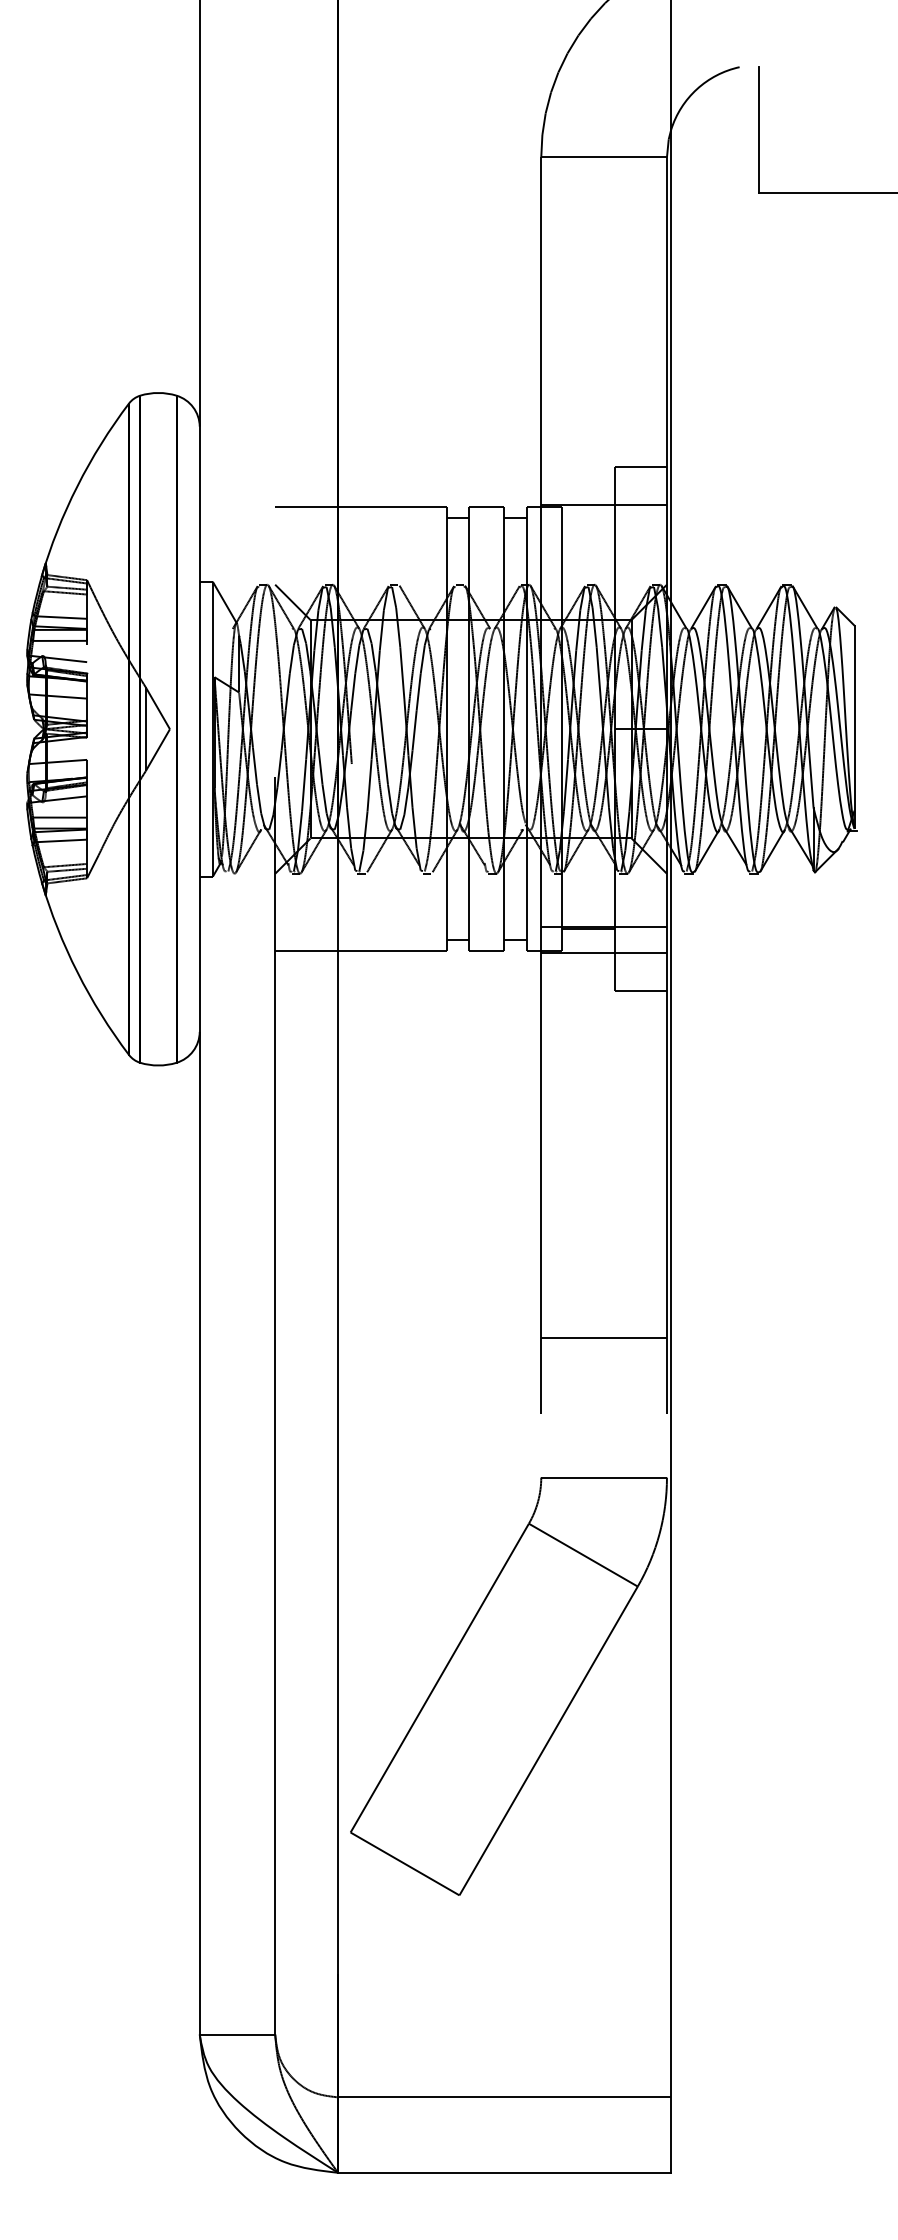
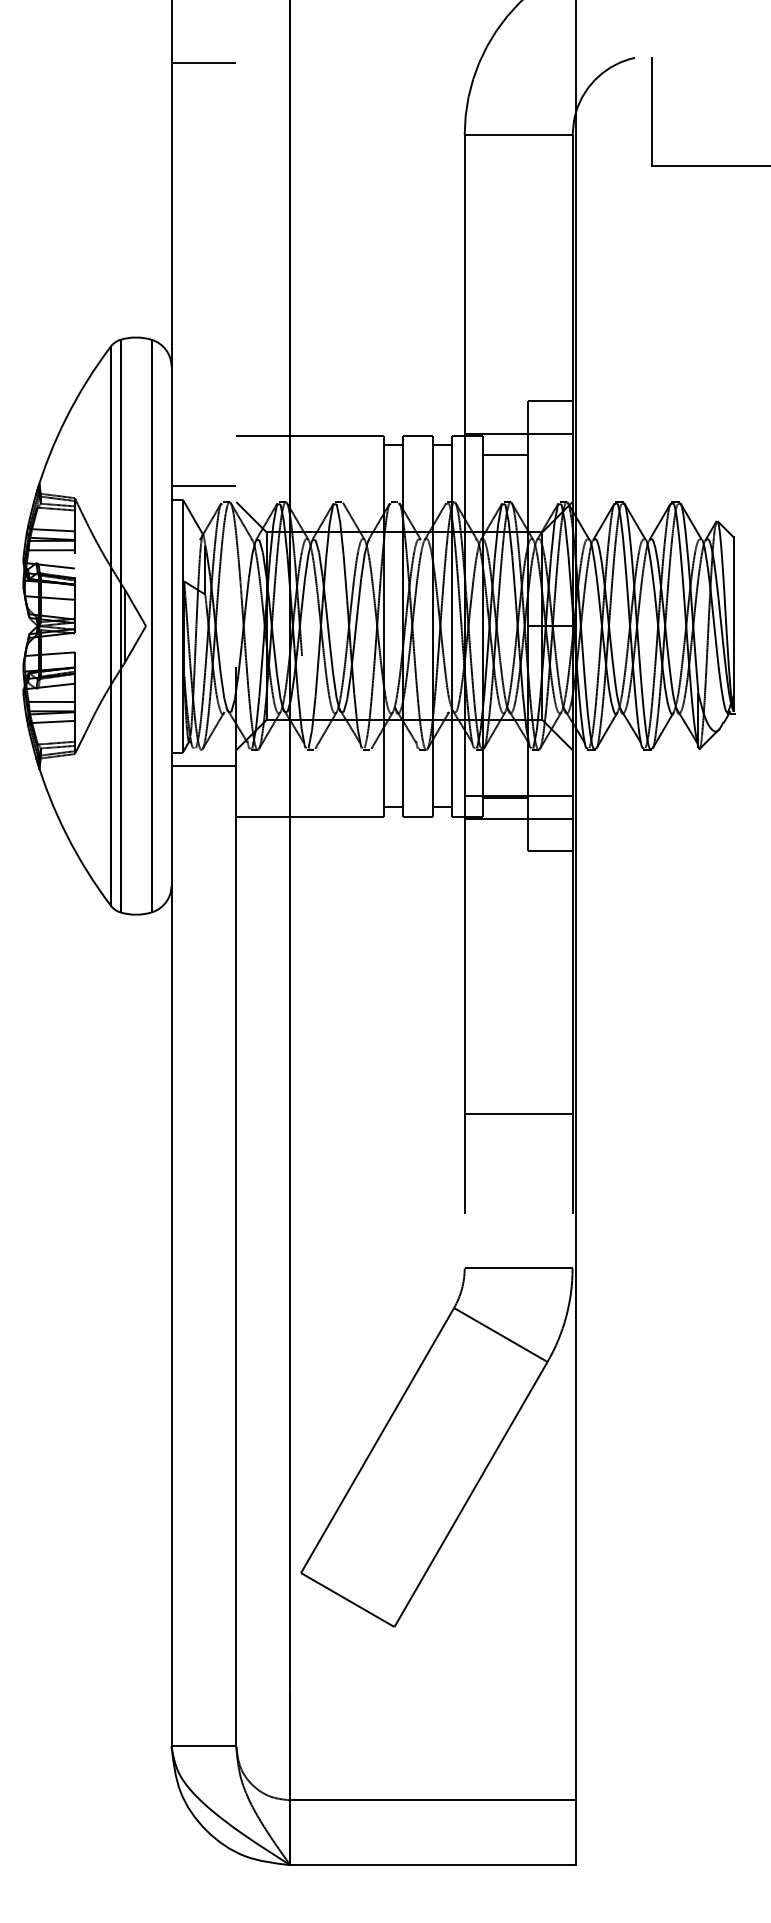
line: (237, 73) -> (203, 63), added
line: (588, 529) -> (505, 454), added
line: (237, 565) -> (203, 485), added
line: (237, 892) -> (203, 766), added
line: (603, 1338) -> (518, 1114), moved

